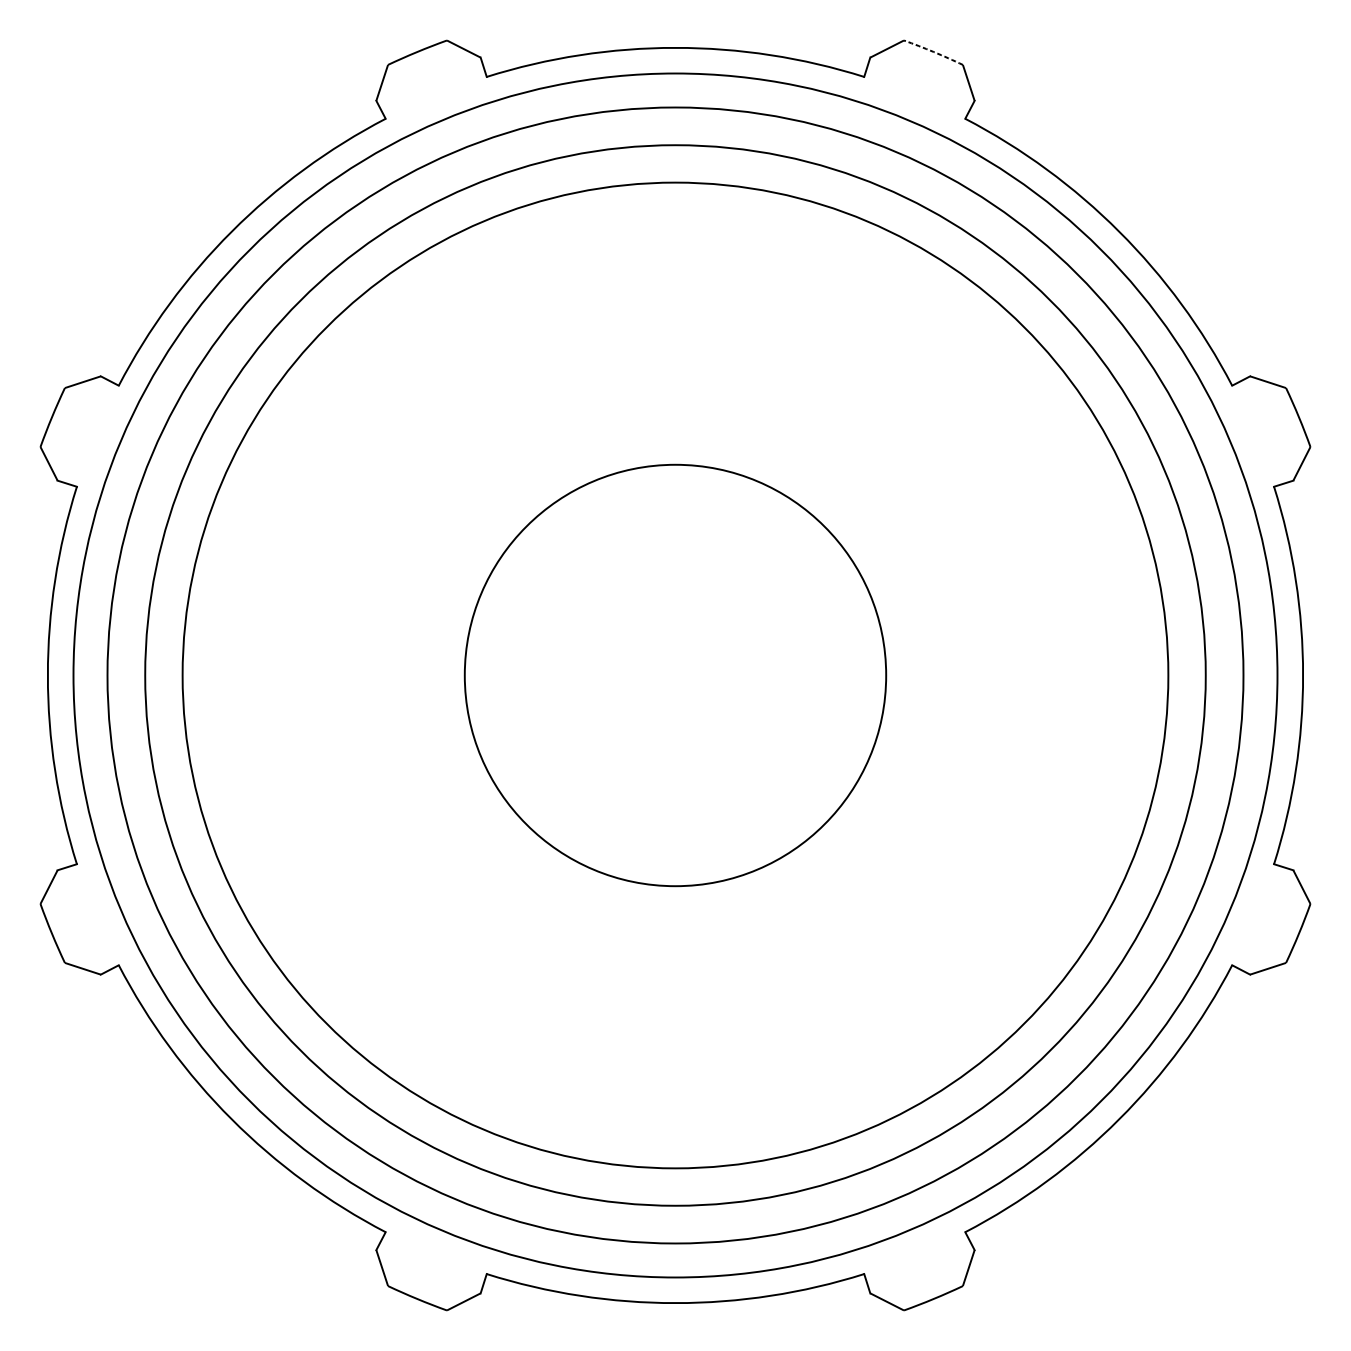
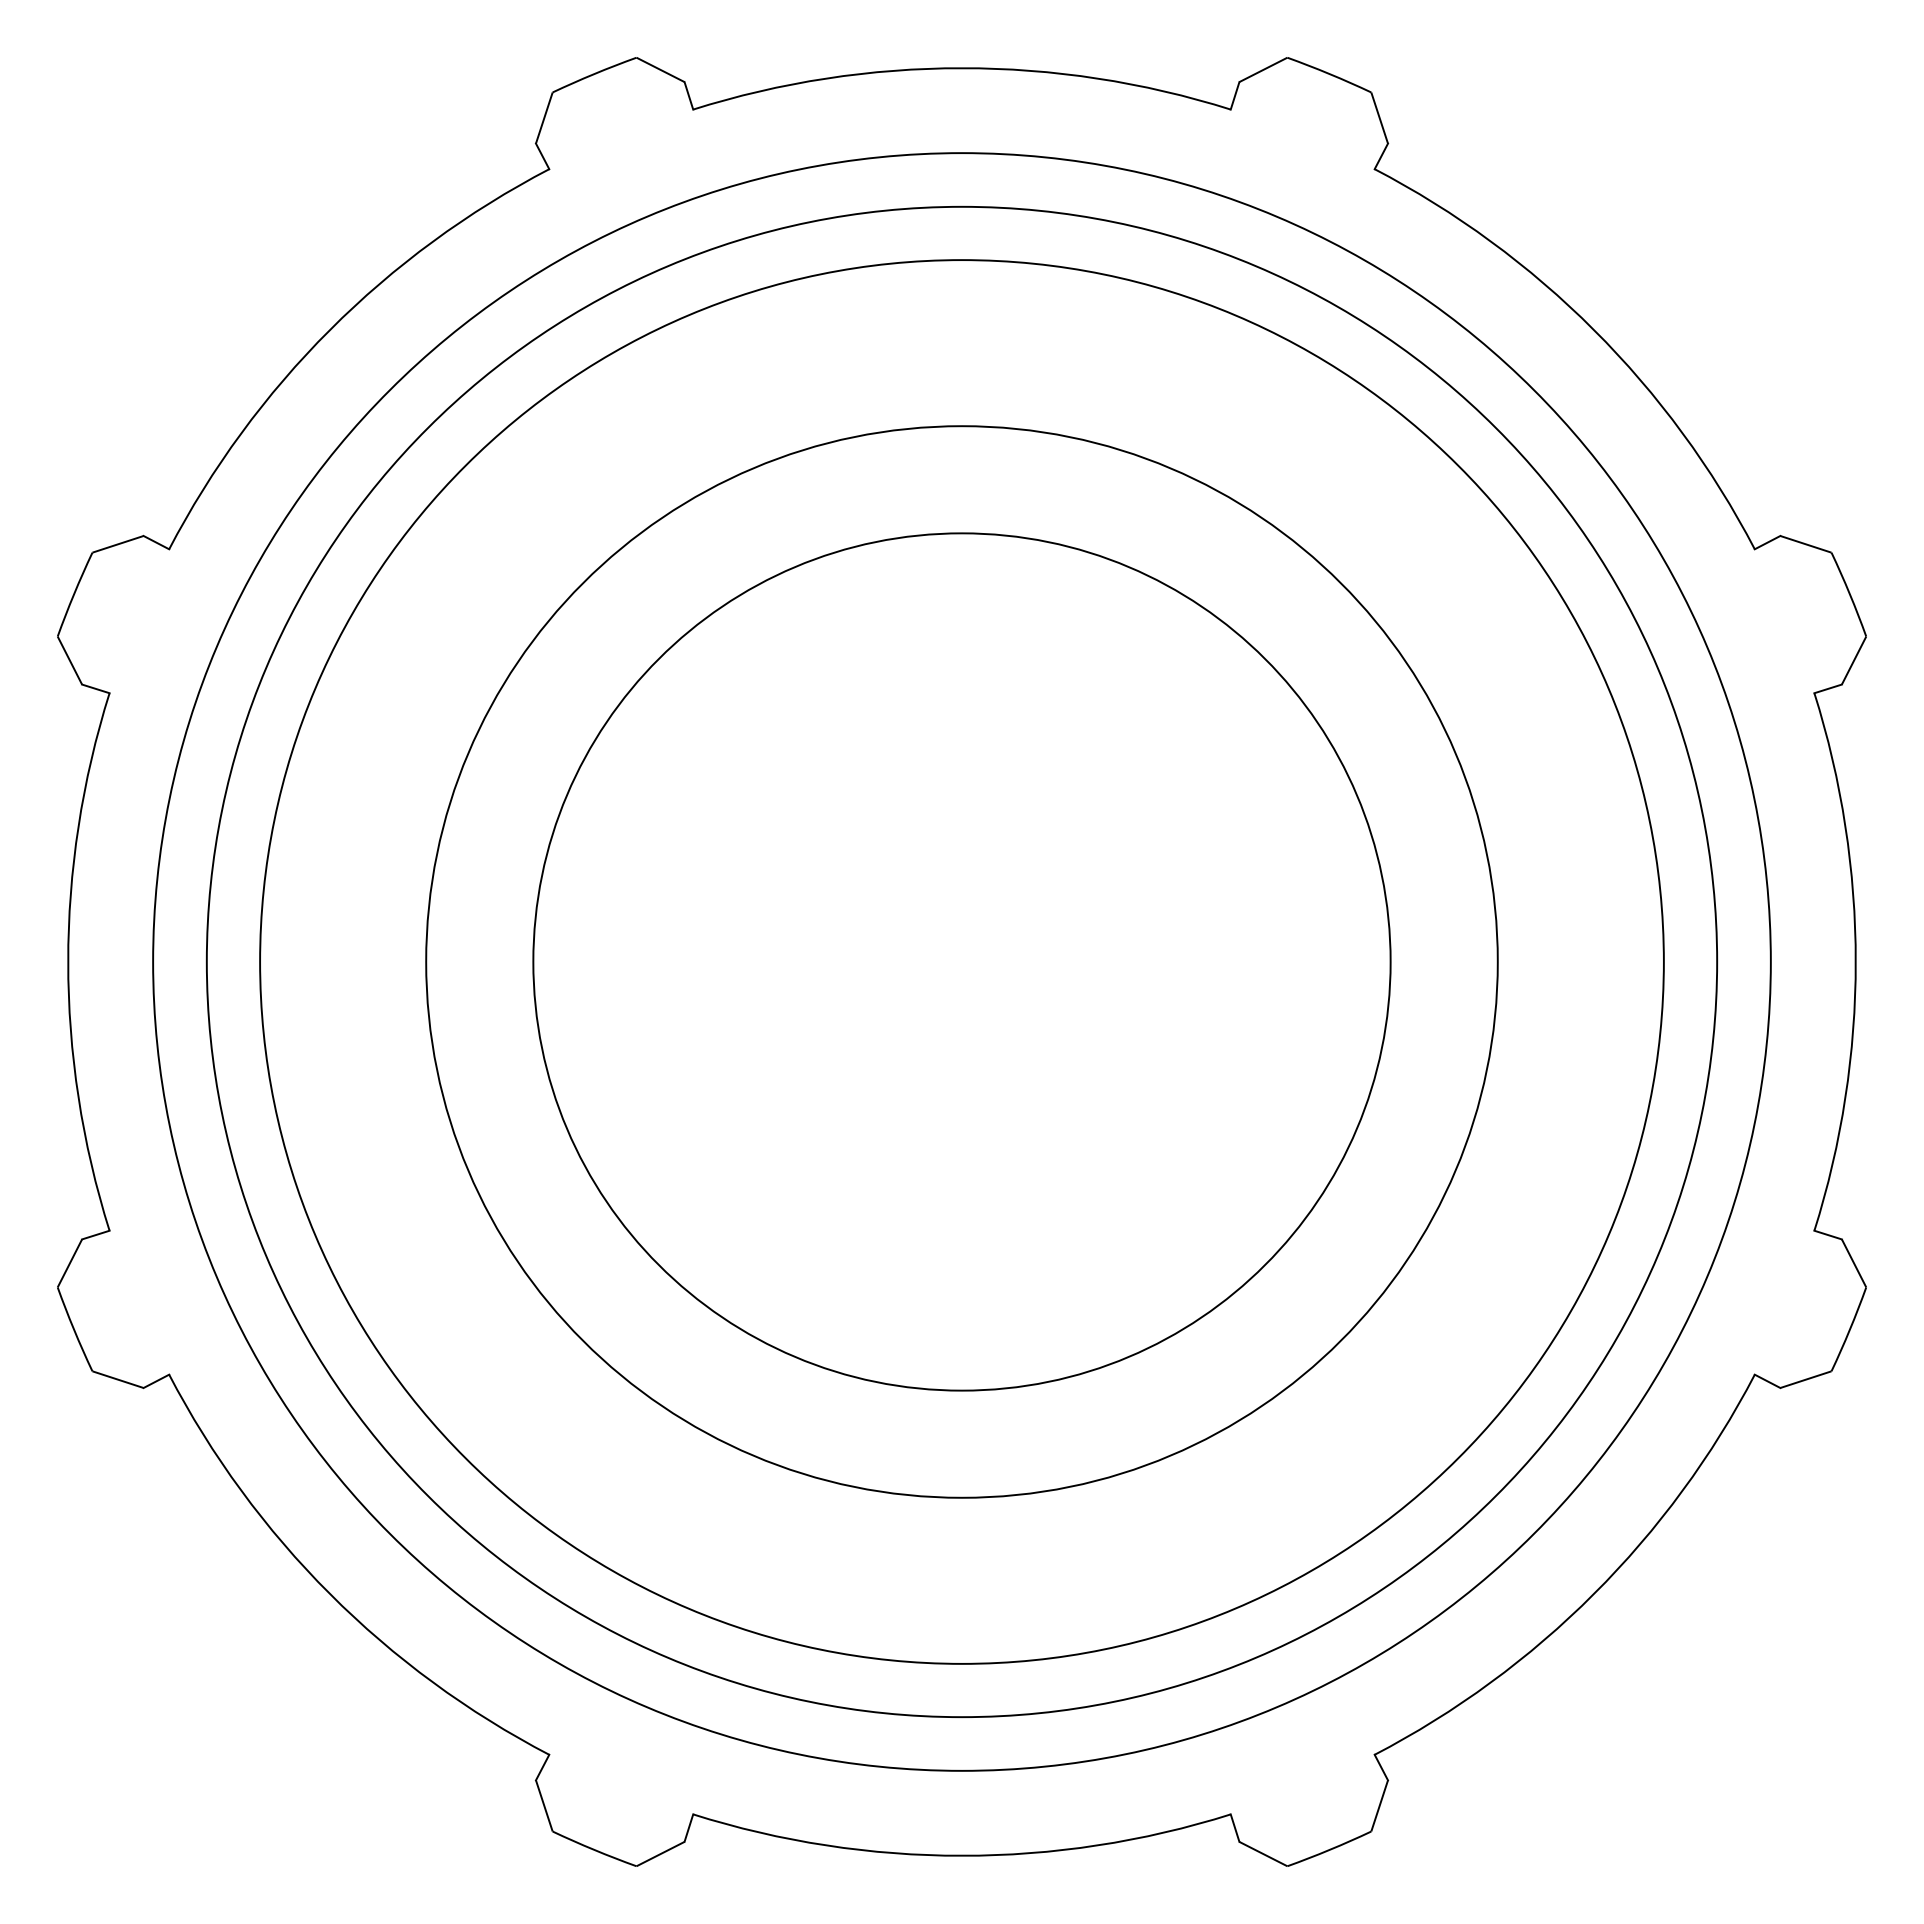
arc: (933, 52) -> (1329, 74), dashed -> solid
circle: (675, 675) -> (961, 961), size x0.62
circle: (675, 675) -> (961, 961), size x1.43

